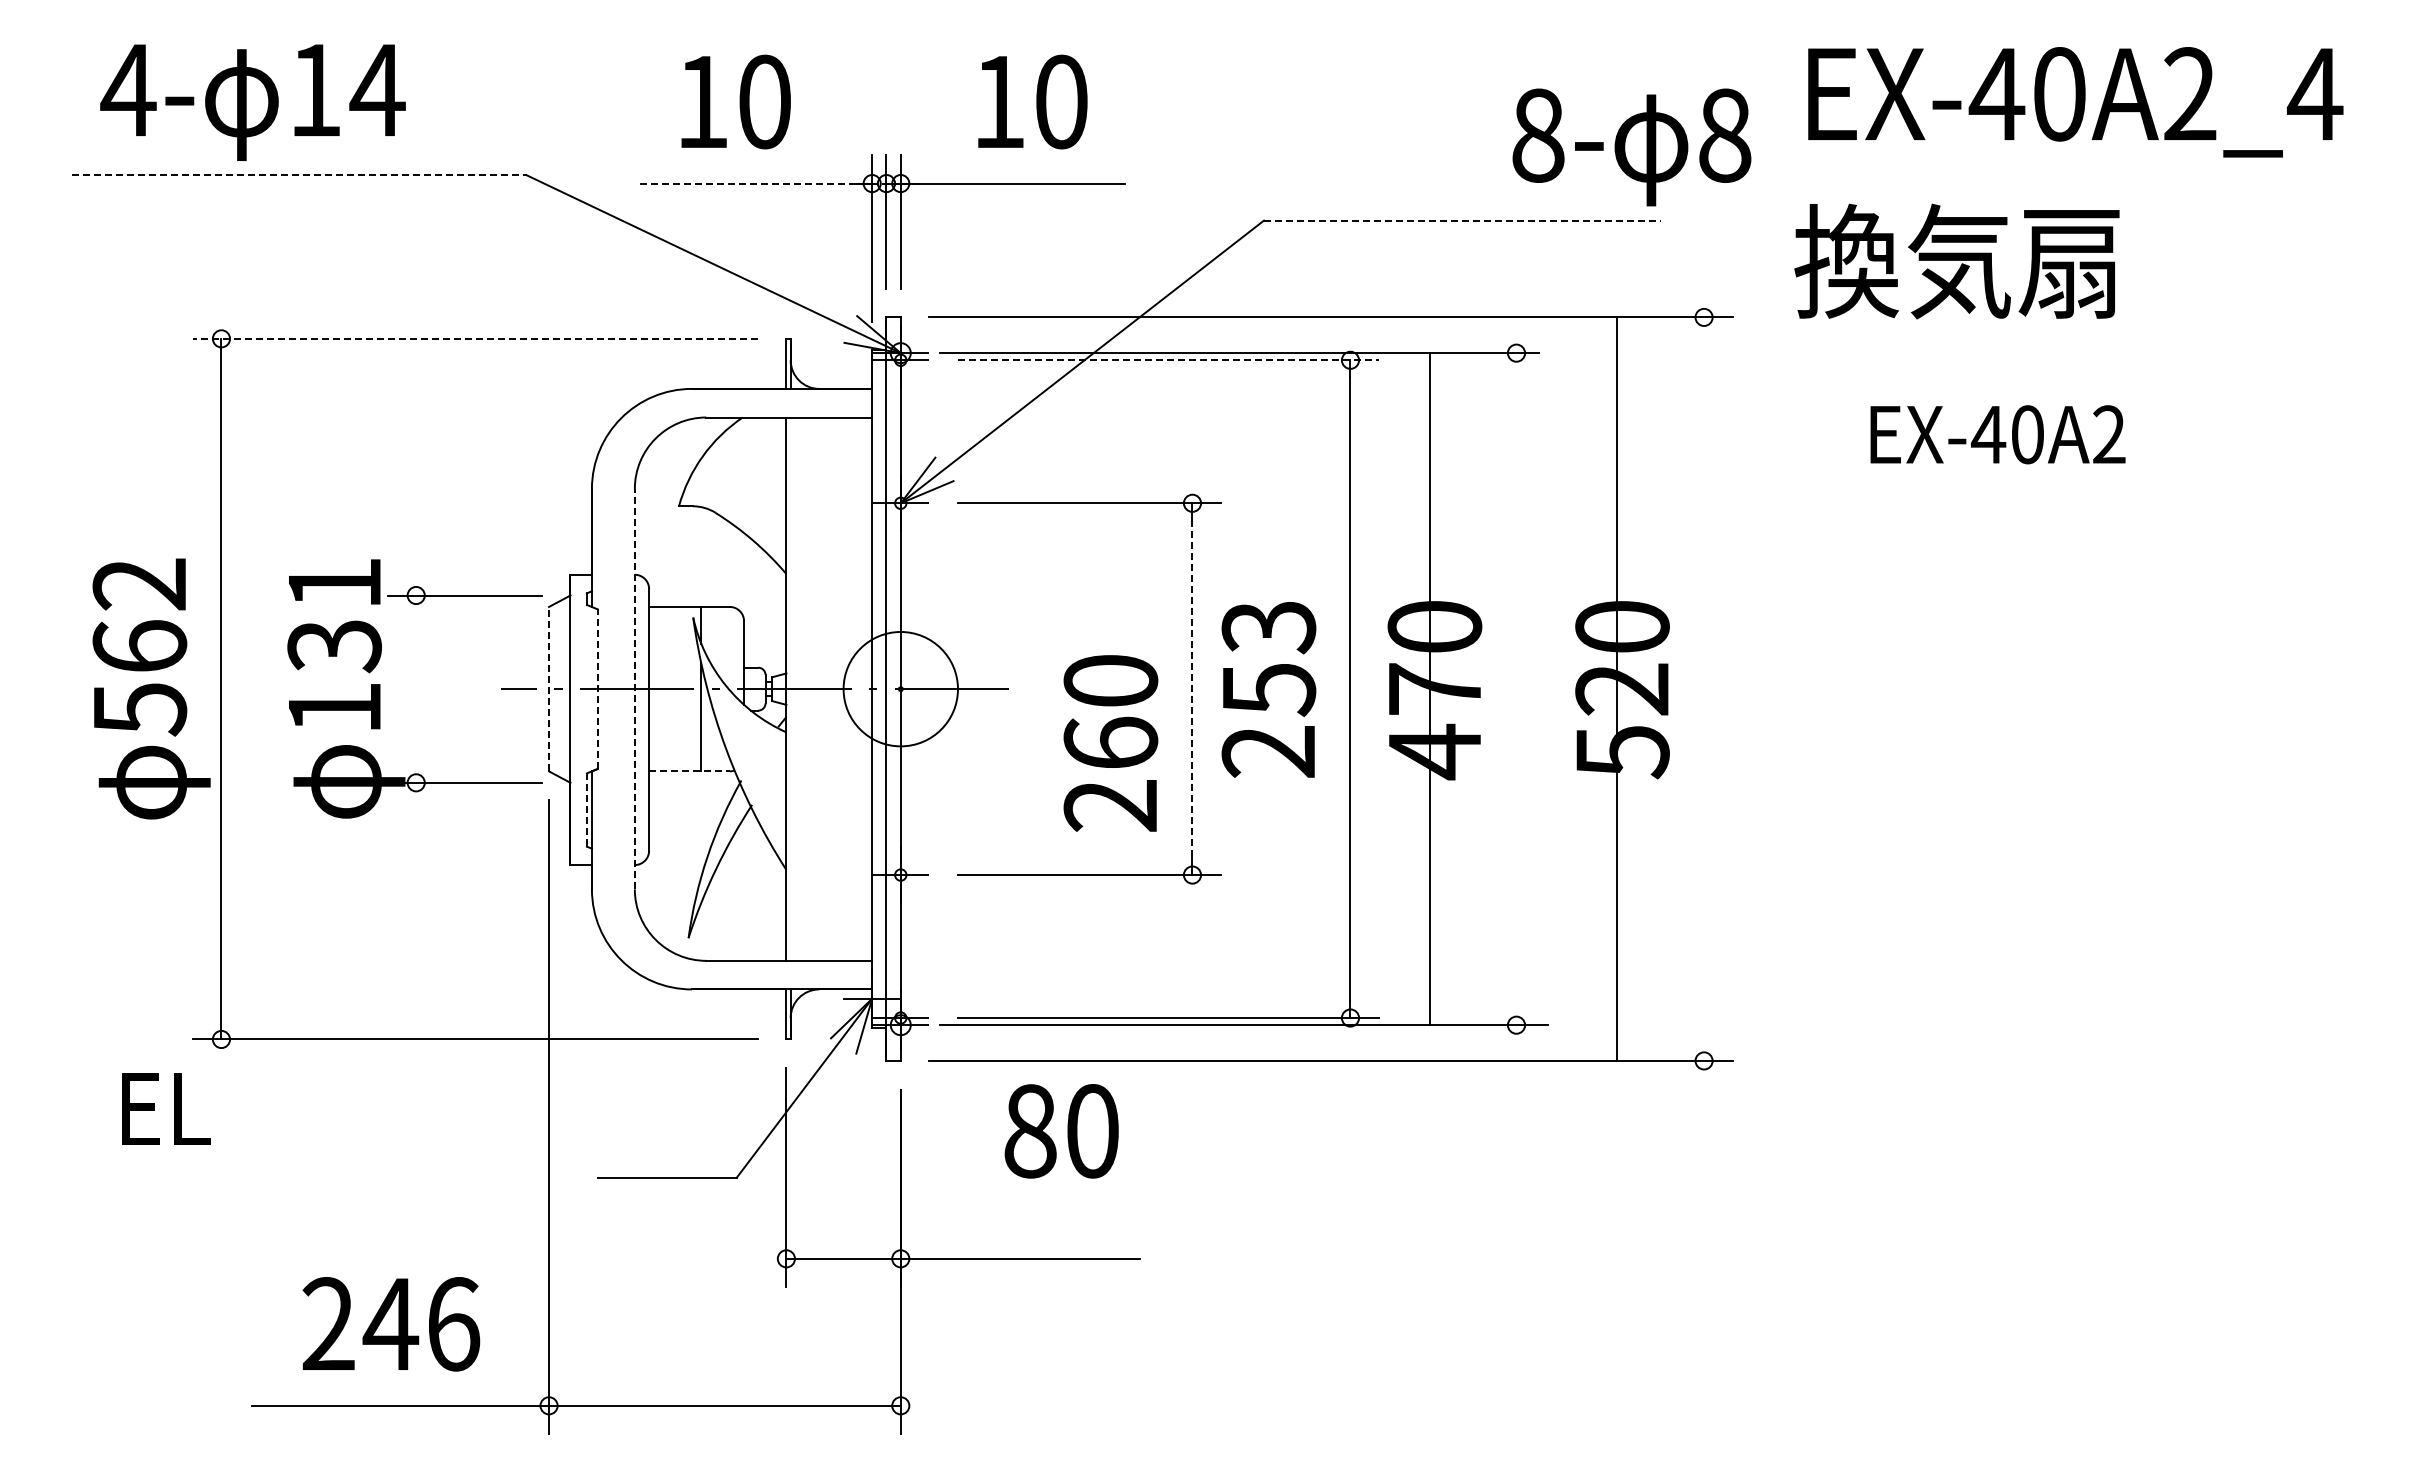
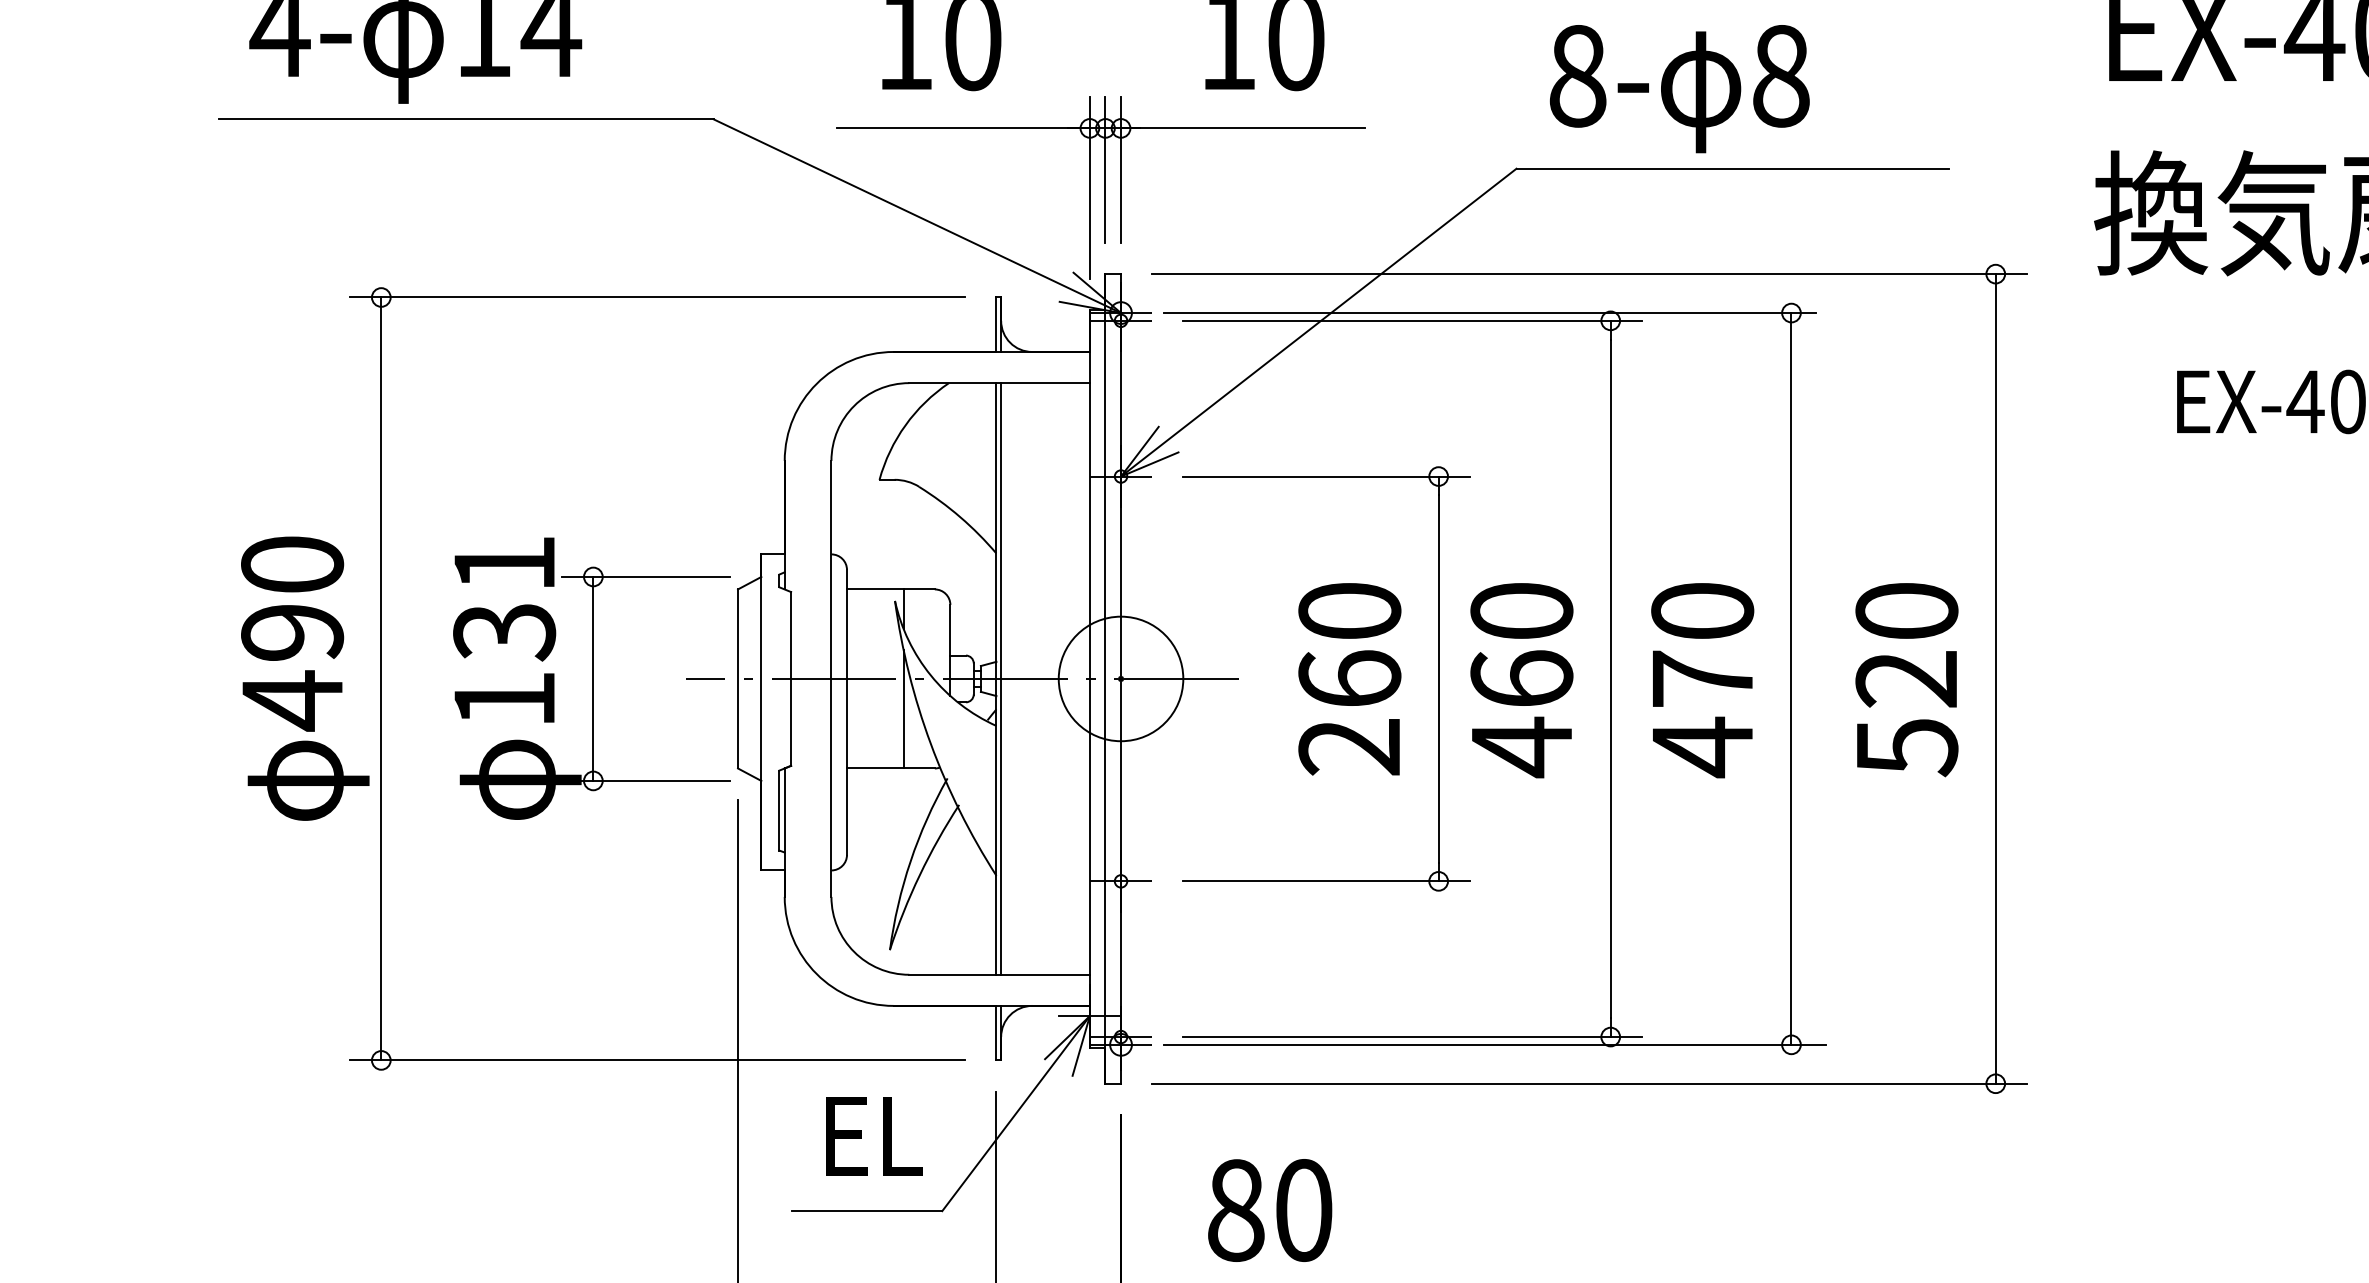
text: (1631, 147) -> (1679, 89), moved
line: (300, 175) -> (467, 119), dashed -> solid
line: (763, 183) -> (971, 128), dashed -> solid
line: (1462, 220) -> (1732, 168), dashed -> solid
line: (474, 338) -> (656, 297), dashed -> solid
line: (1168, 360) -> (1412, 321), dashed -> solid
text: (139, 647) -> (292, 633), 562 -> 490
line: (416, 688) -> (593, 678), added
line: (549, 688) -> (738, 678), dashed -> solid
line: (634, 688) -> (831, 678), dashed -> solid
line: (790, 688) -> (1000, 678), added
line: (1617, 688) -> (1996, 678), moved
line: (597, 689) -> (790, 679), dashed -> solid
line: (1192, 689) -> (1438, 679), dashed -> solid
line: (1430, 689) -> (1791, 679), moved
text: (1268, 690) -> (1521, 680), 253 -> 460
text: (1110, 743) -> (1349, 679), moved
line: (689, 771) -> (890, 768), dashed -> solid
line: (586, 810) -> (778, 811), dashed -> solid
text: (166, 1108) -> (874, 1135), moved
text: (1061, 1131) -> (1269, 1210), moved

